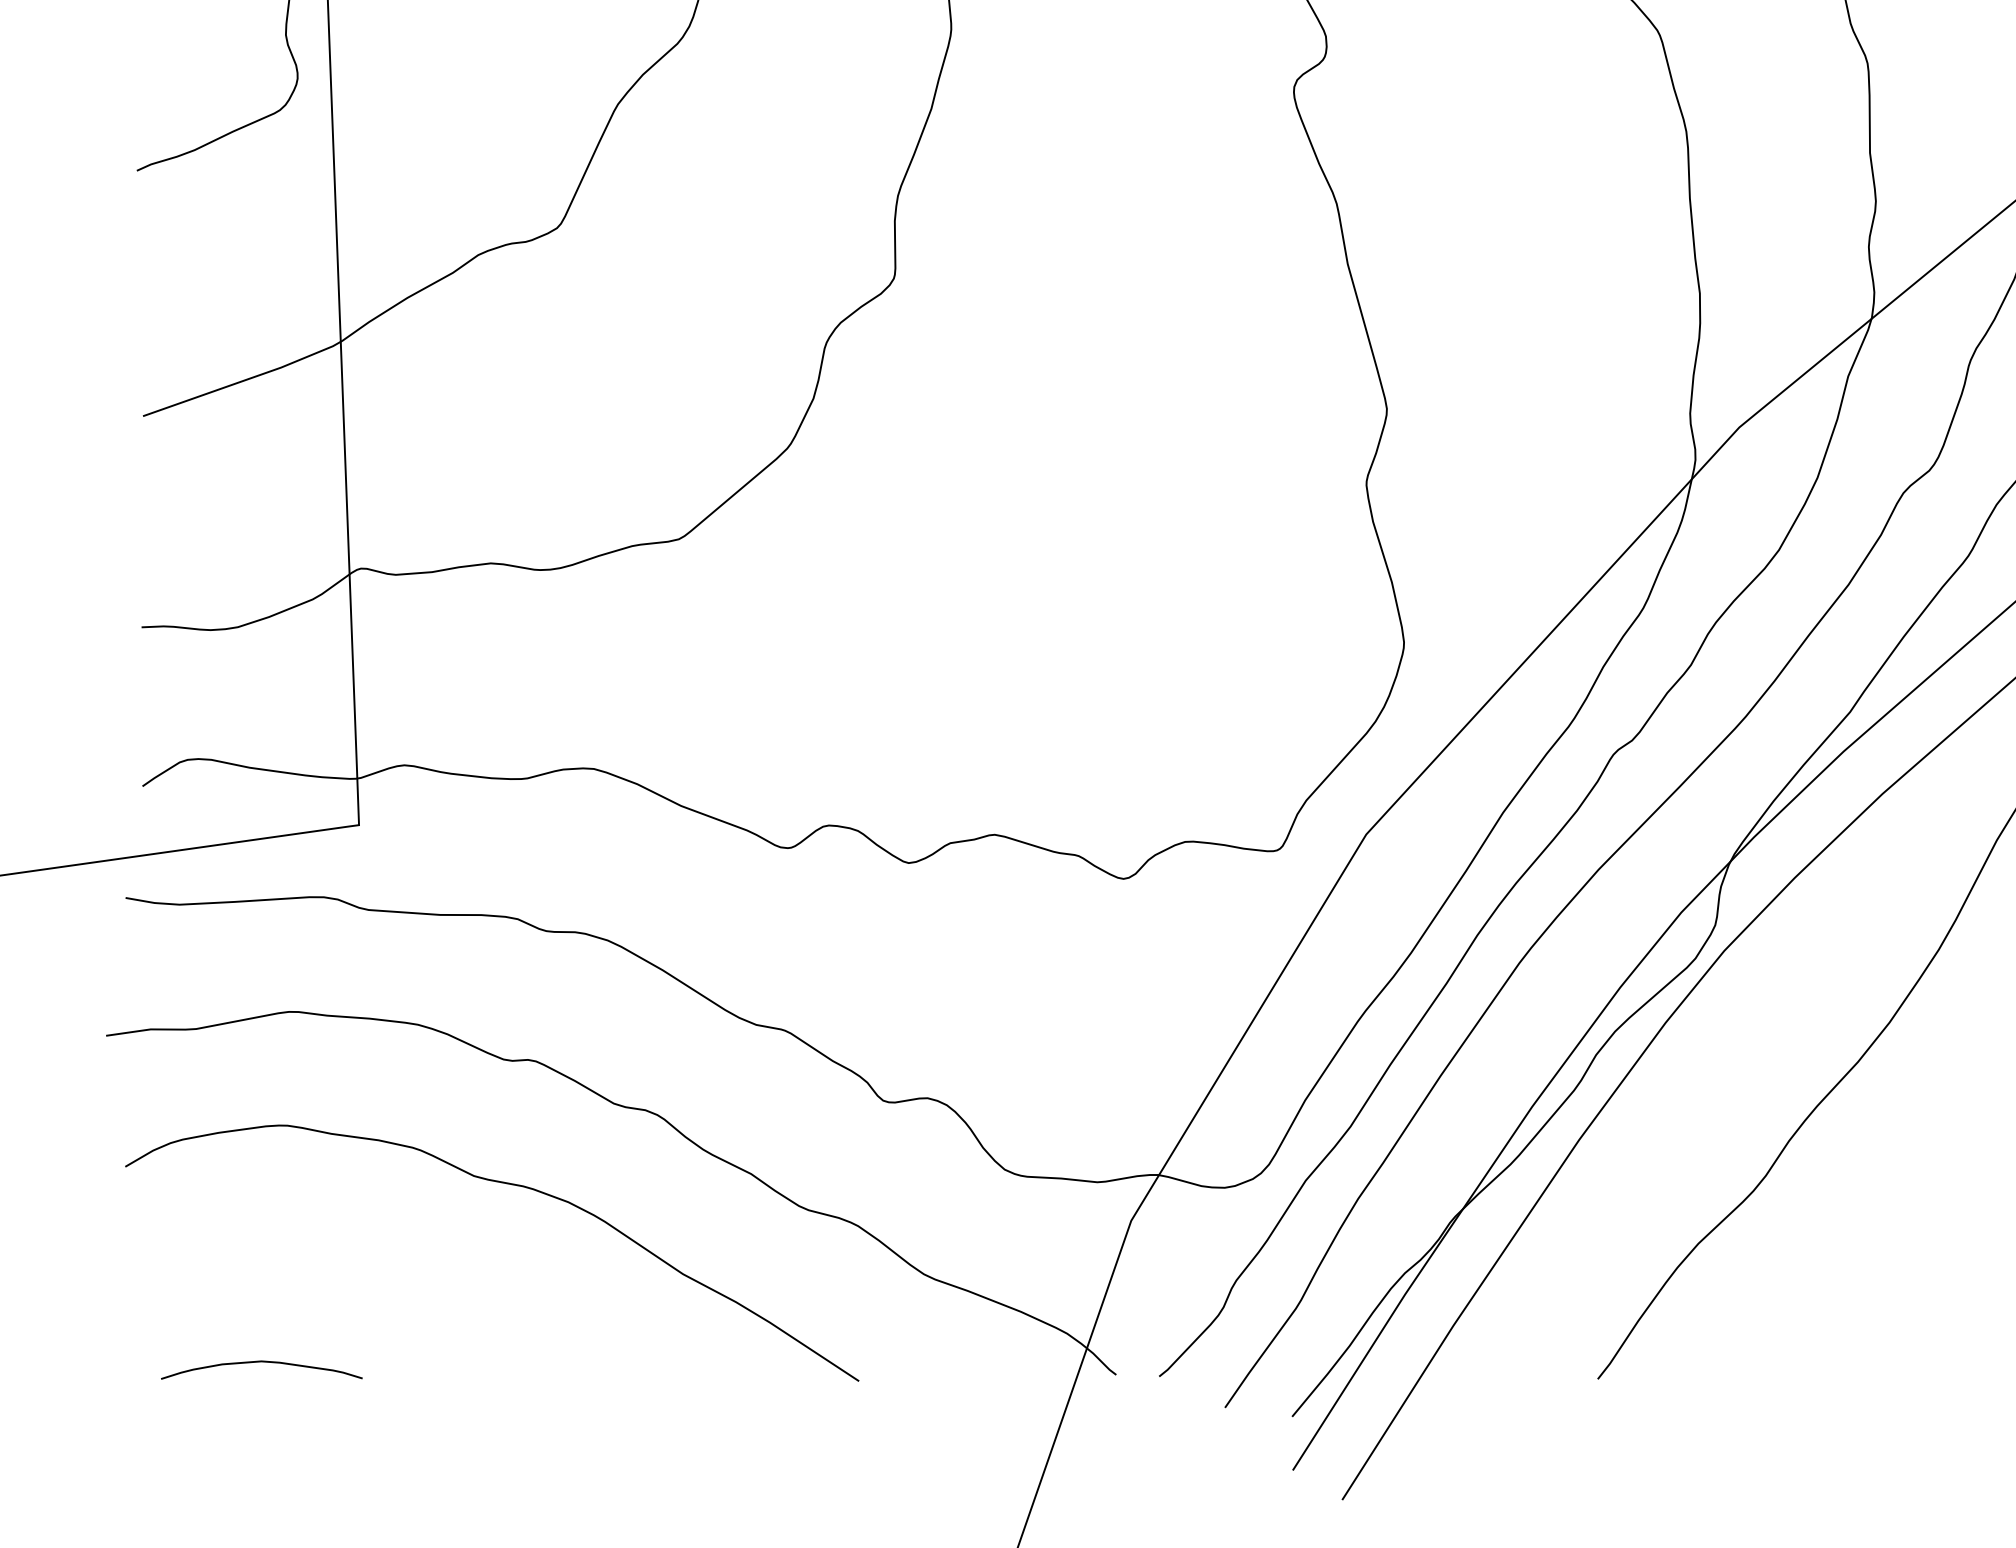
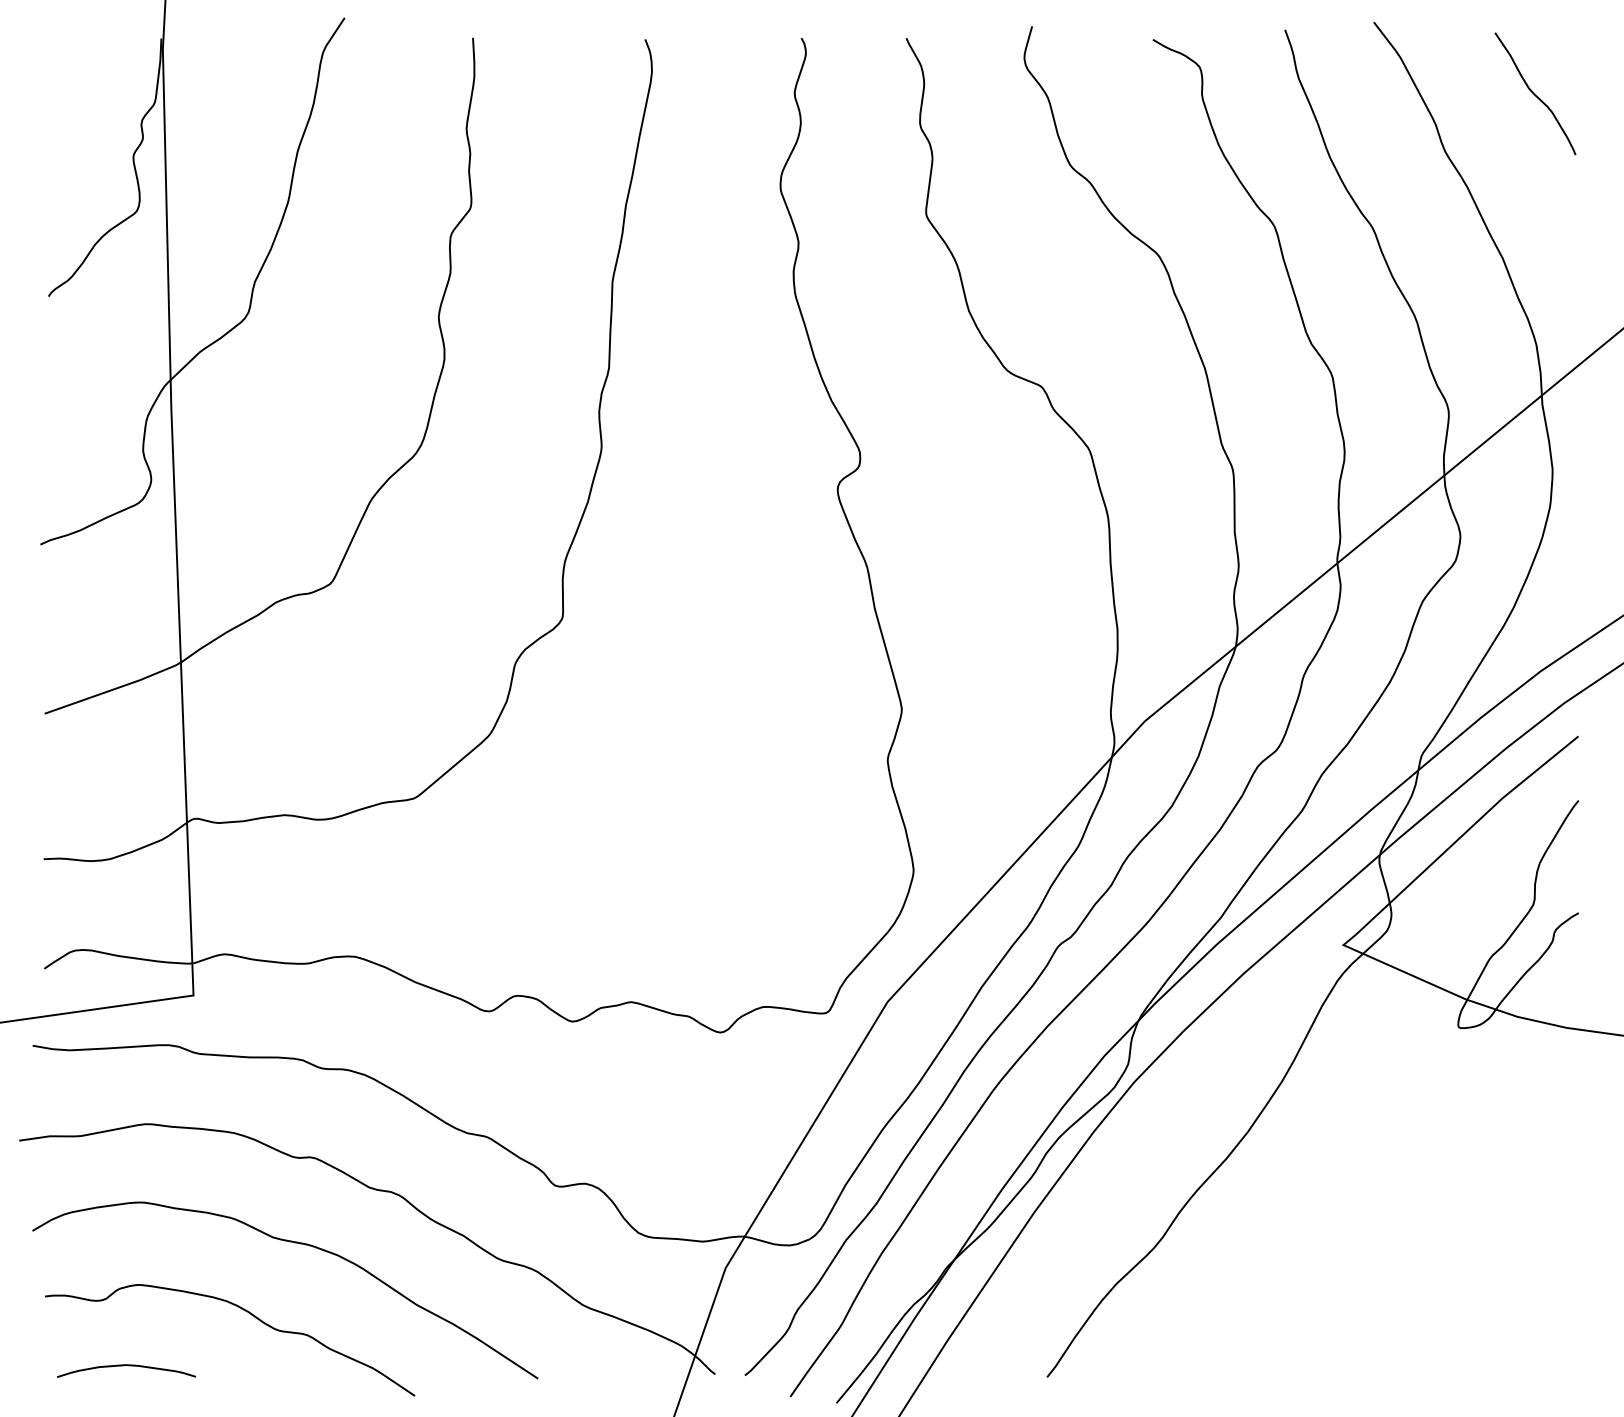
curve: (438, 1286) -> (248, 1313), added

